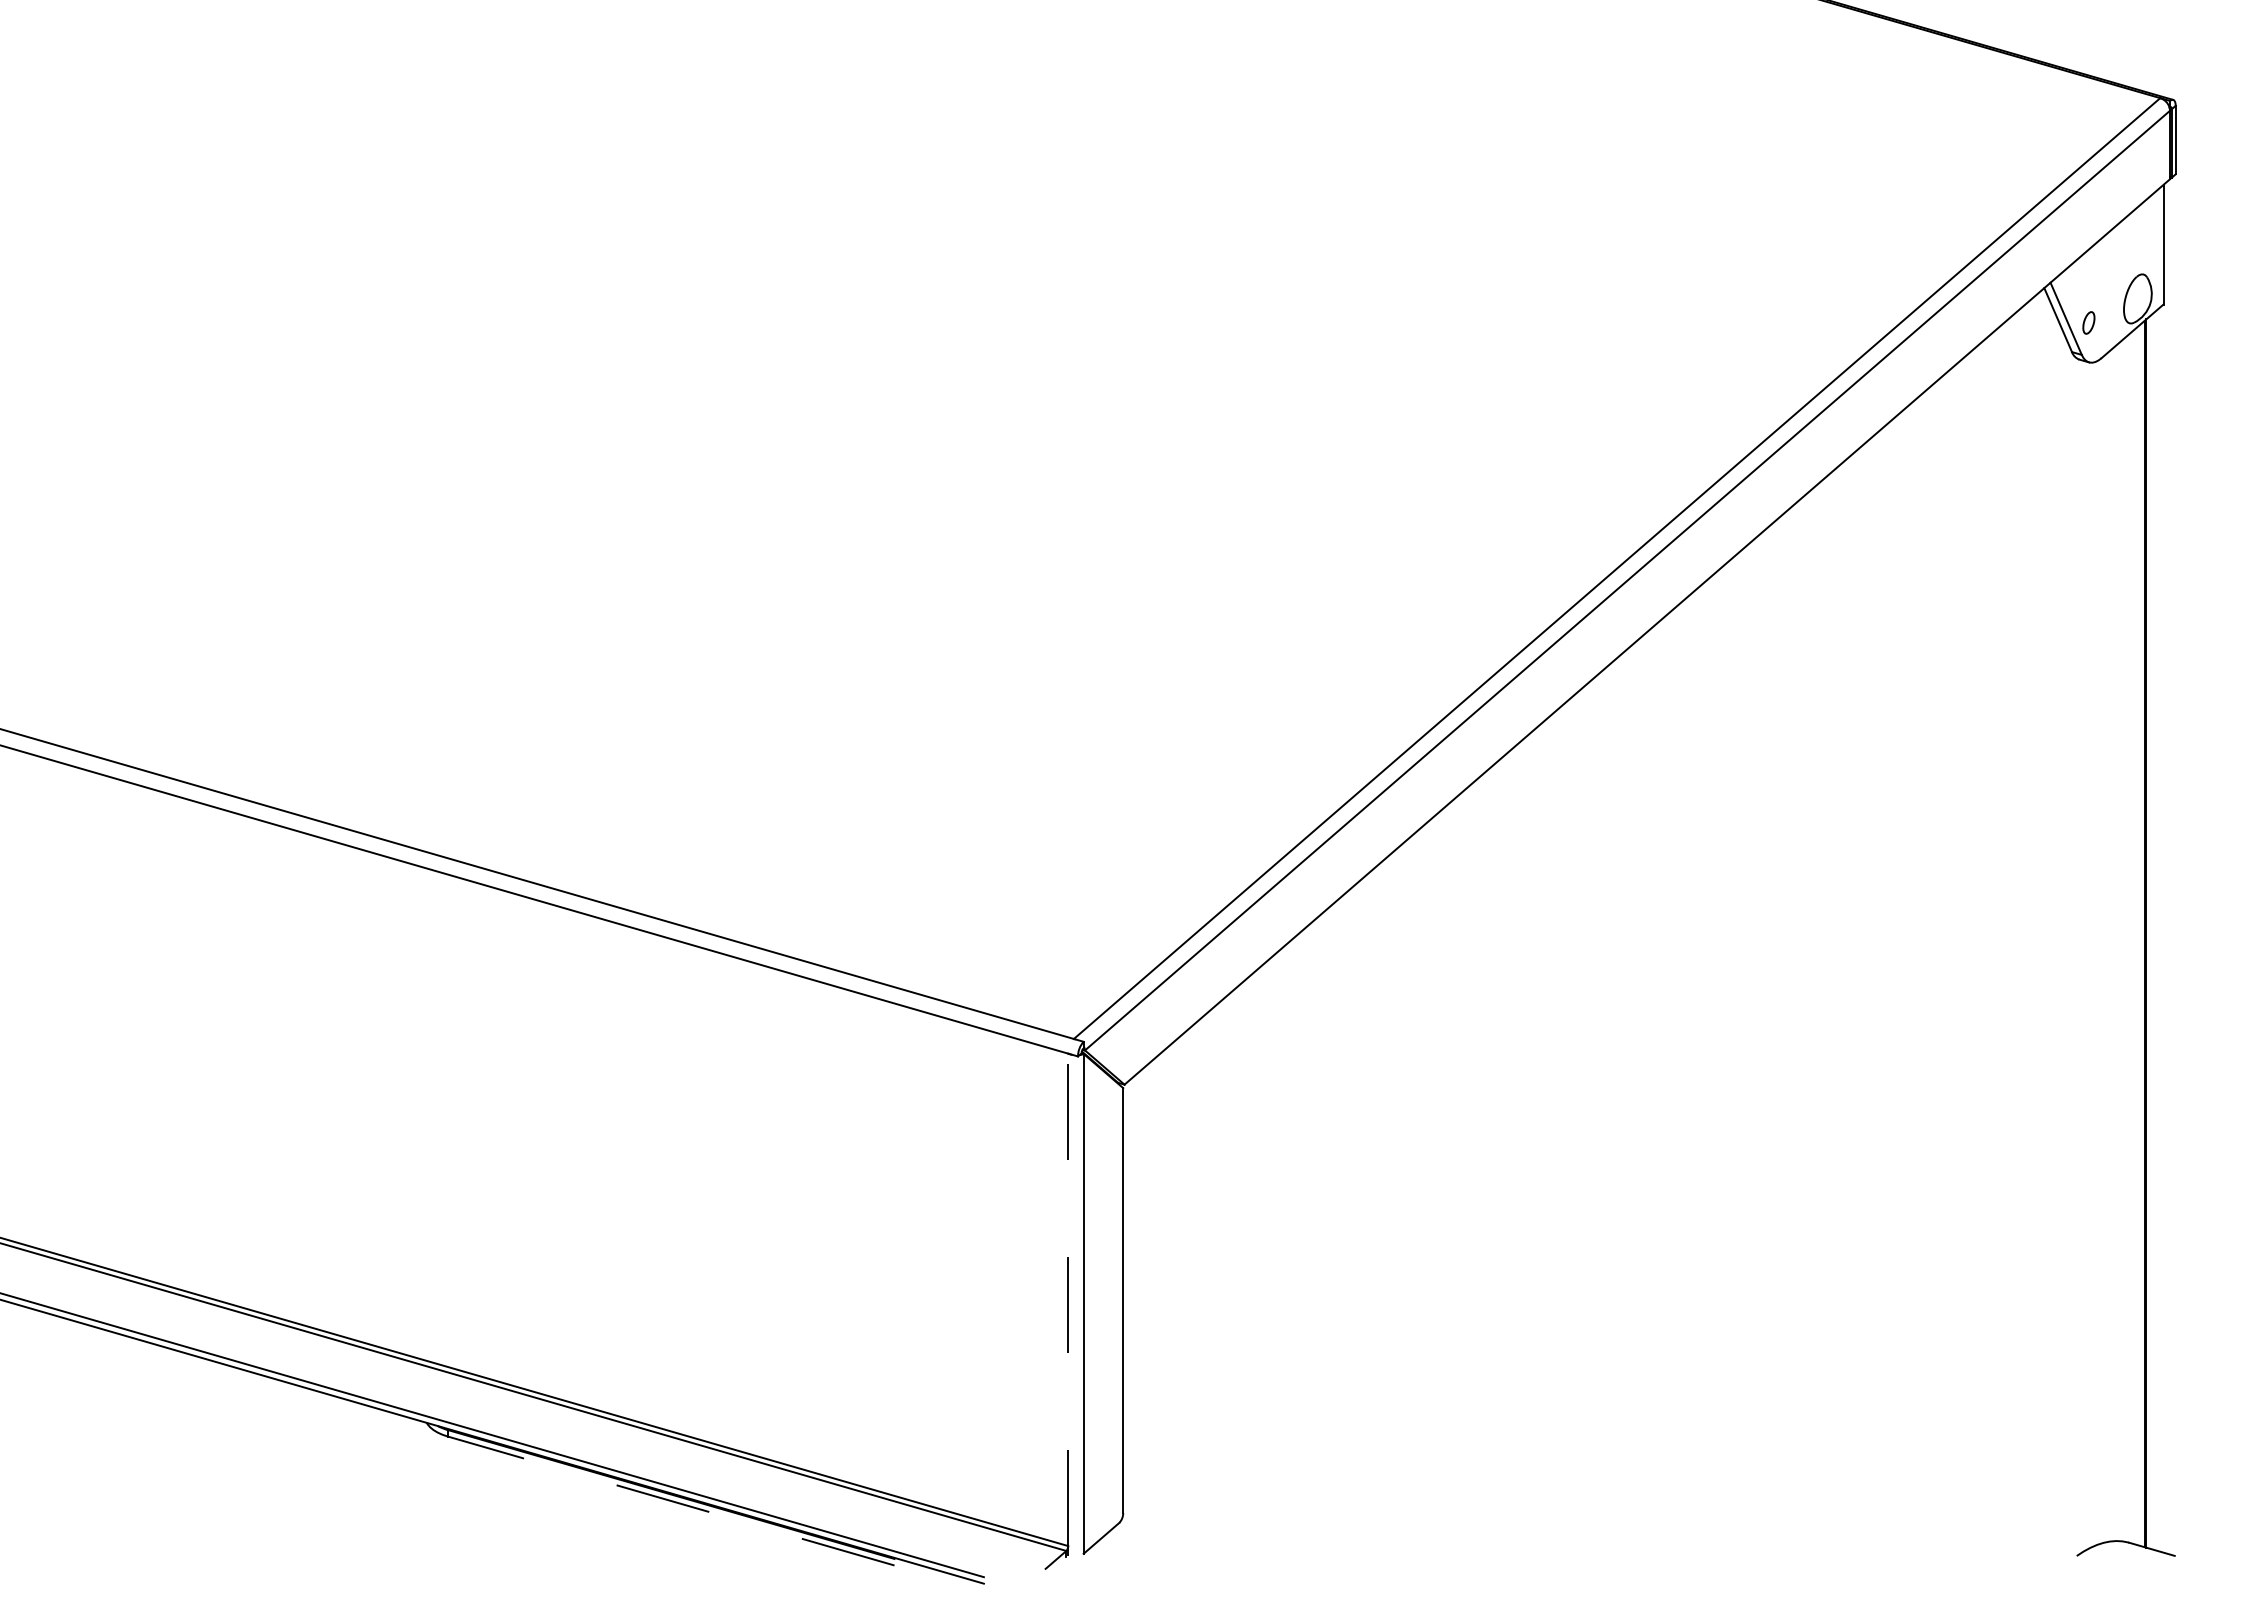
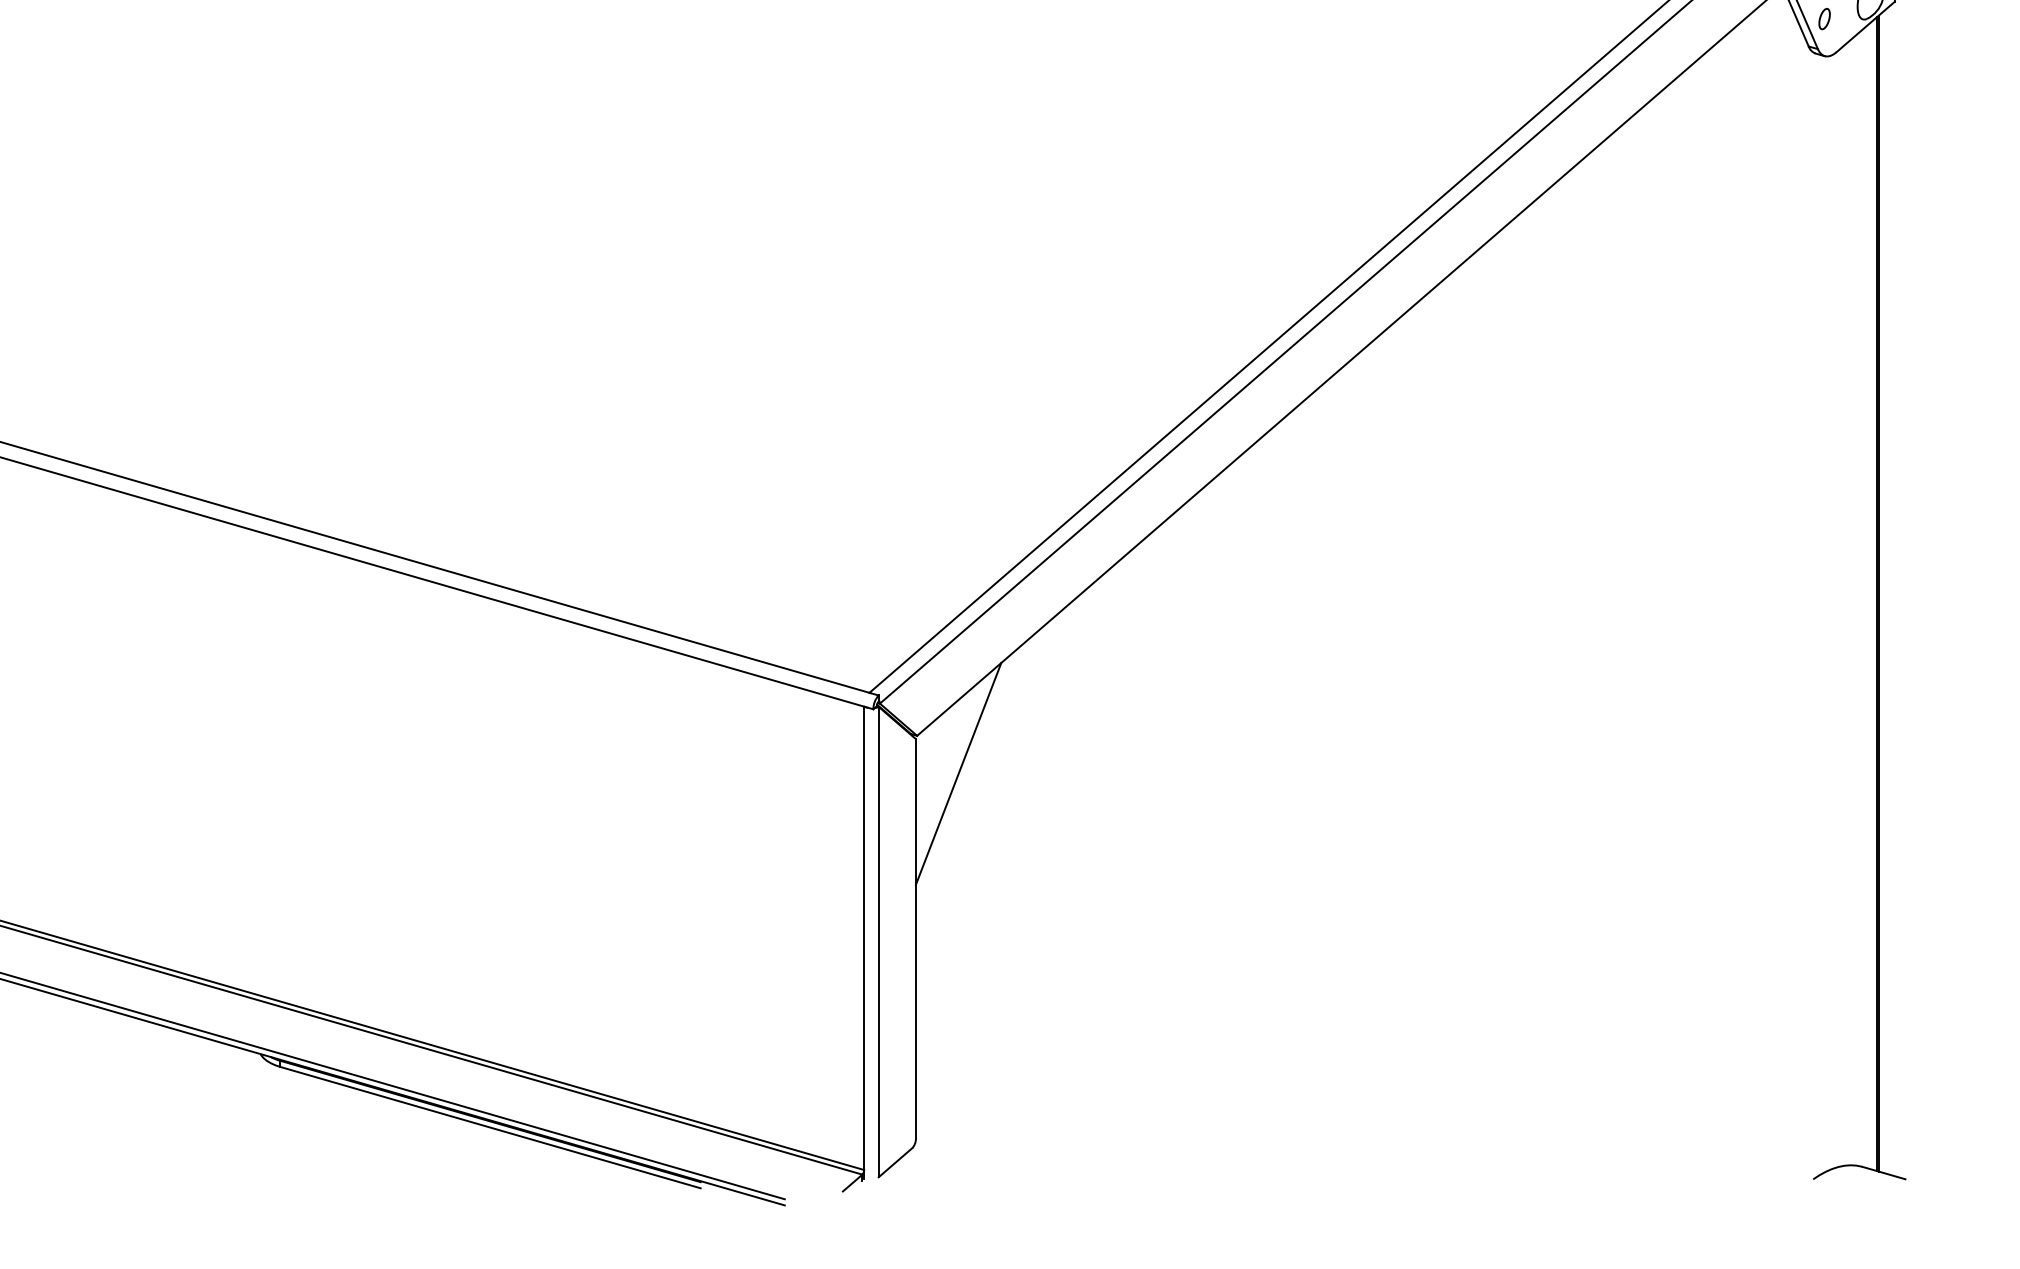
line: (1168, 1125) -> (958, 774), added
line: (1068, 1299) -> (864, 938), dashed -> solid
line: (671, 1501) -> (490, 1128), dashed -> solid

